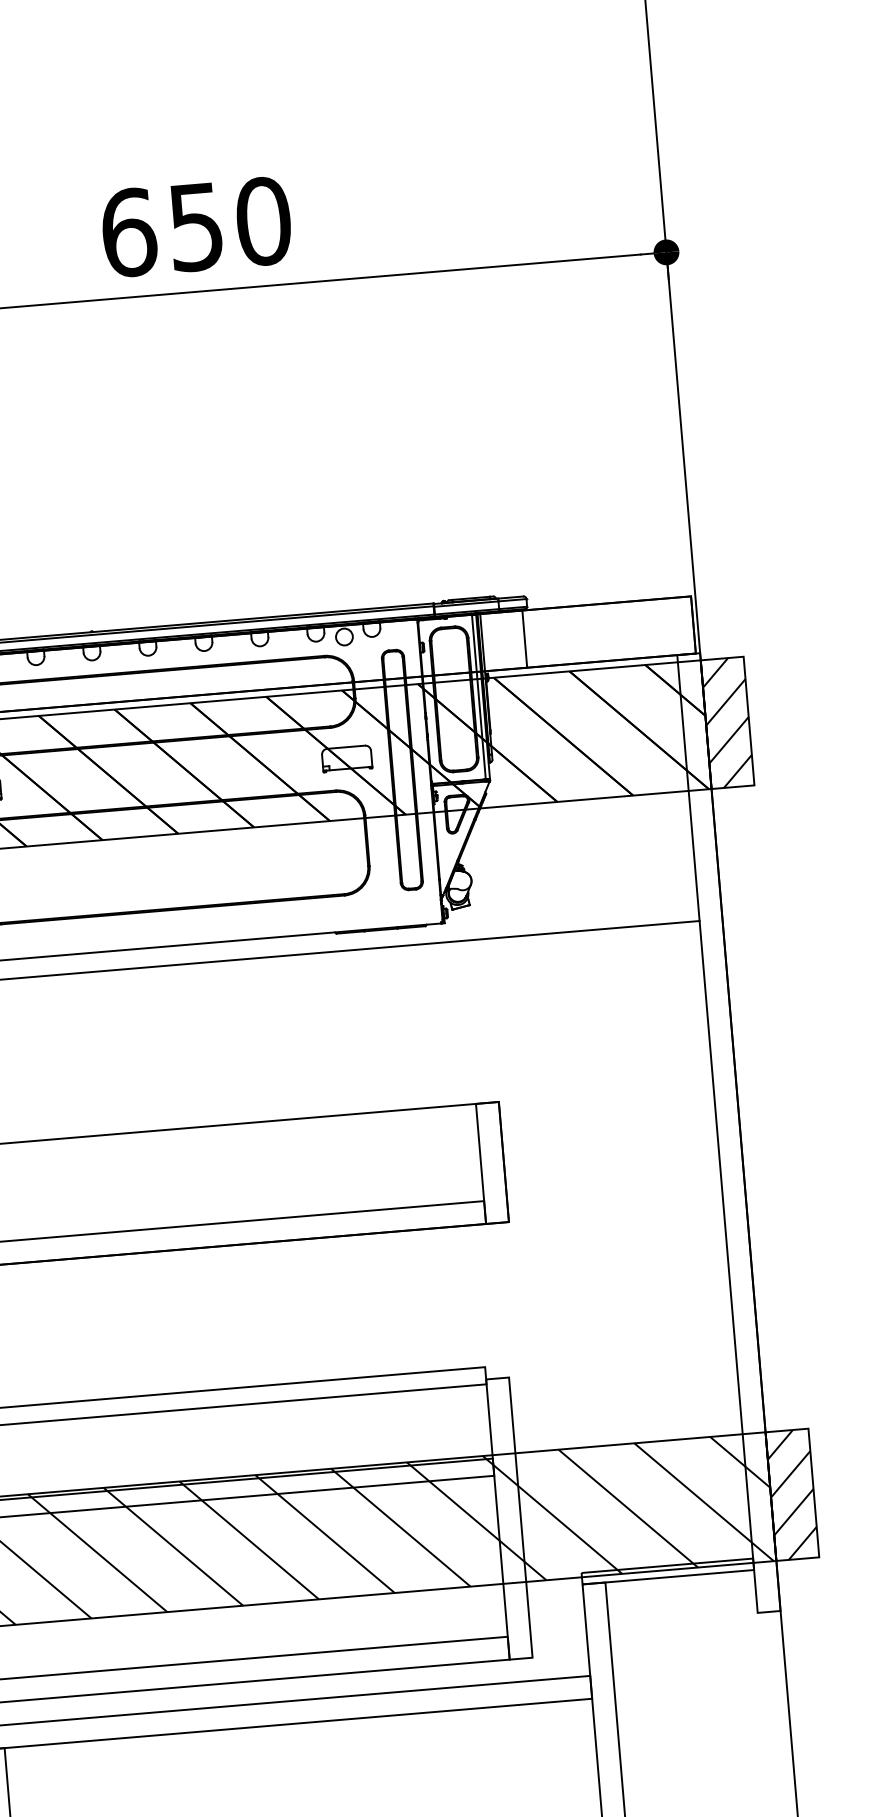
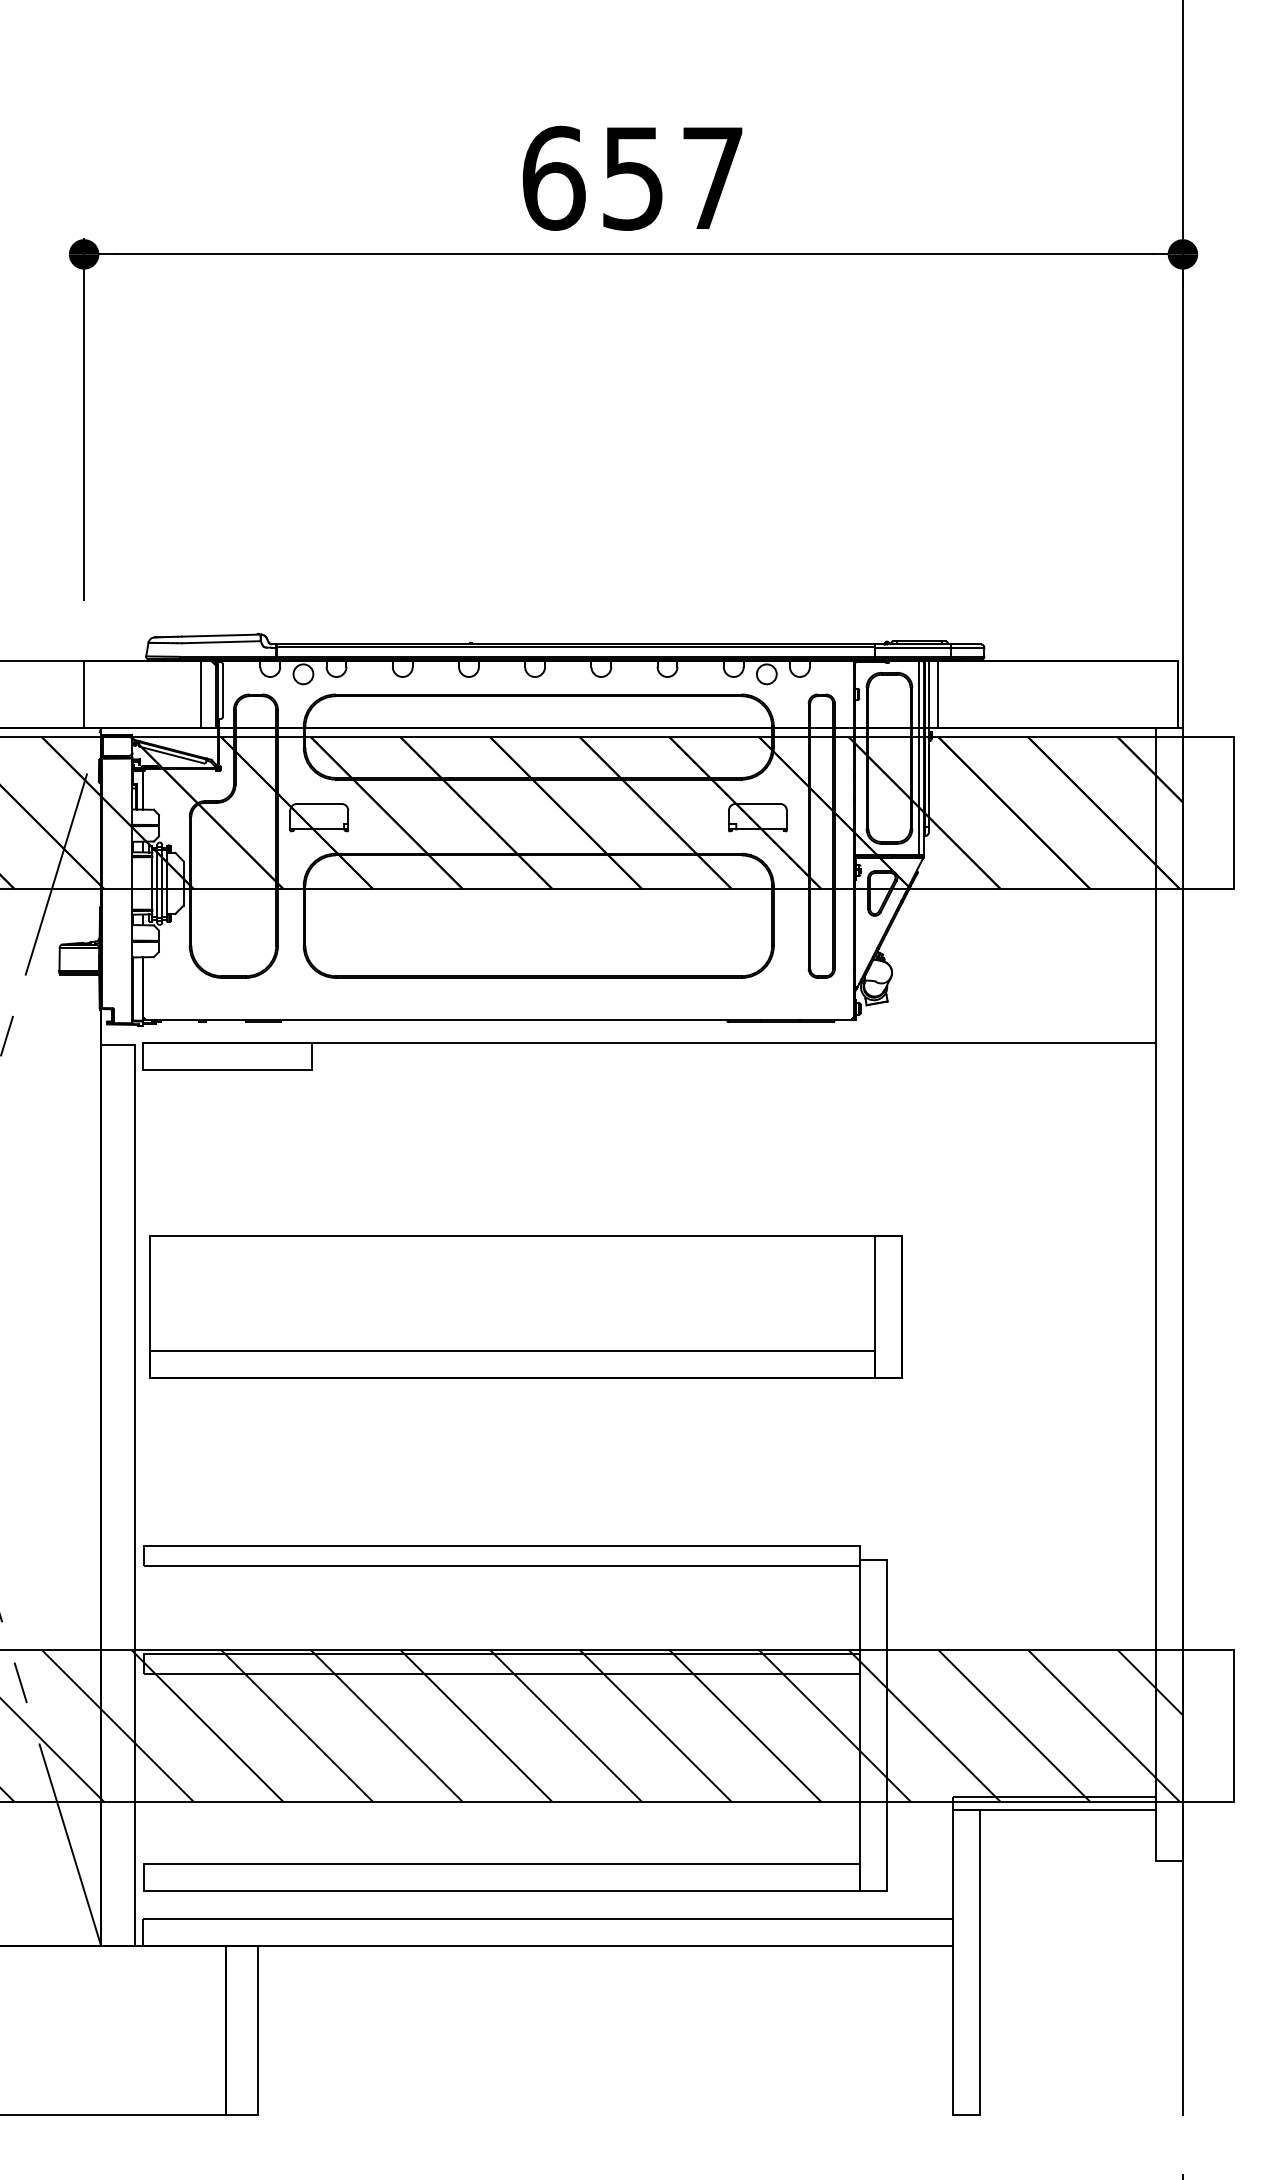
text: (263, 220) -> (712, 177), 650 -> 657
line: (524, 639) -> (938, 694), moved
hatch: (726, 722) -> (1207, 812), removed
hatch: (791, 1494) -> (1207, 1725), removed

